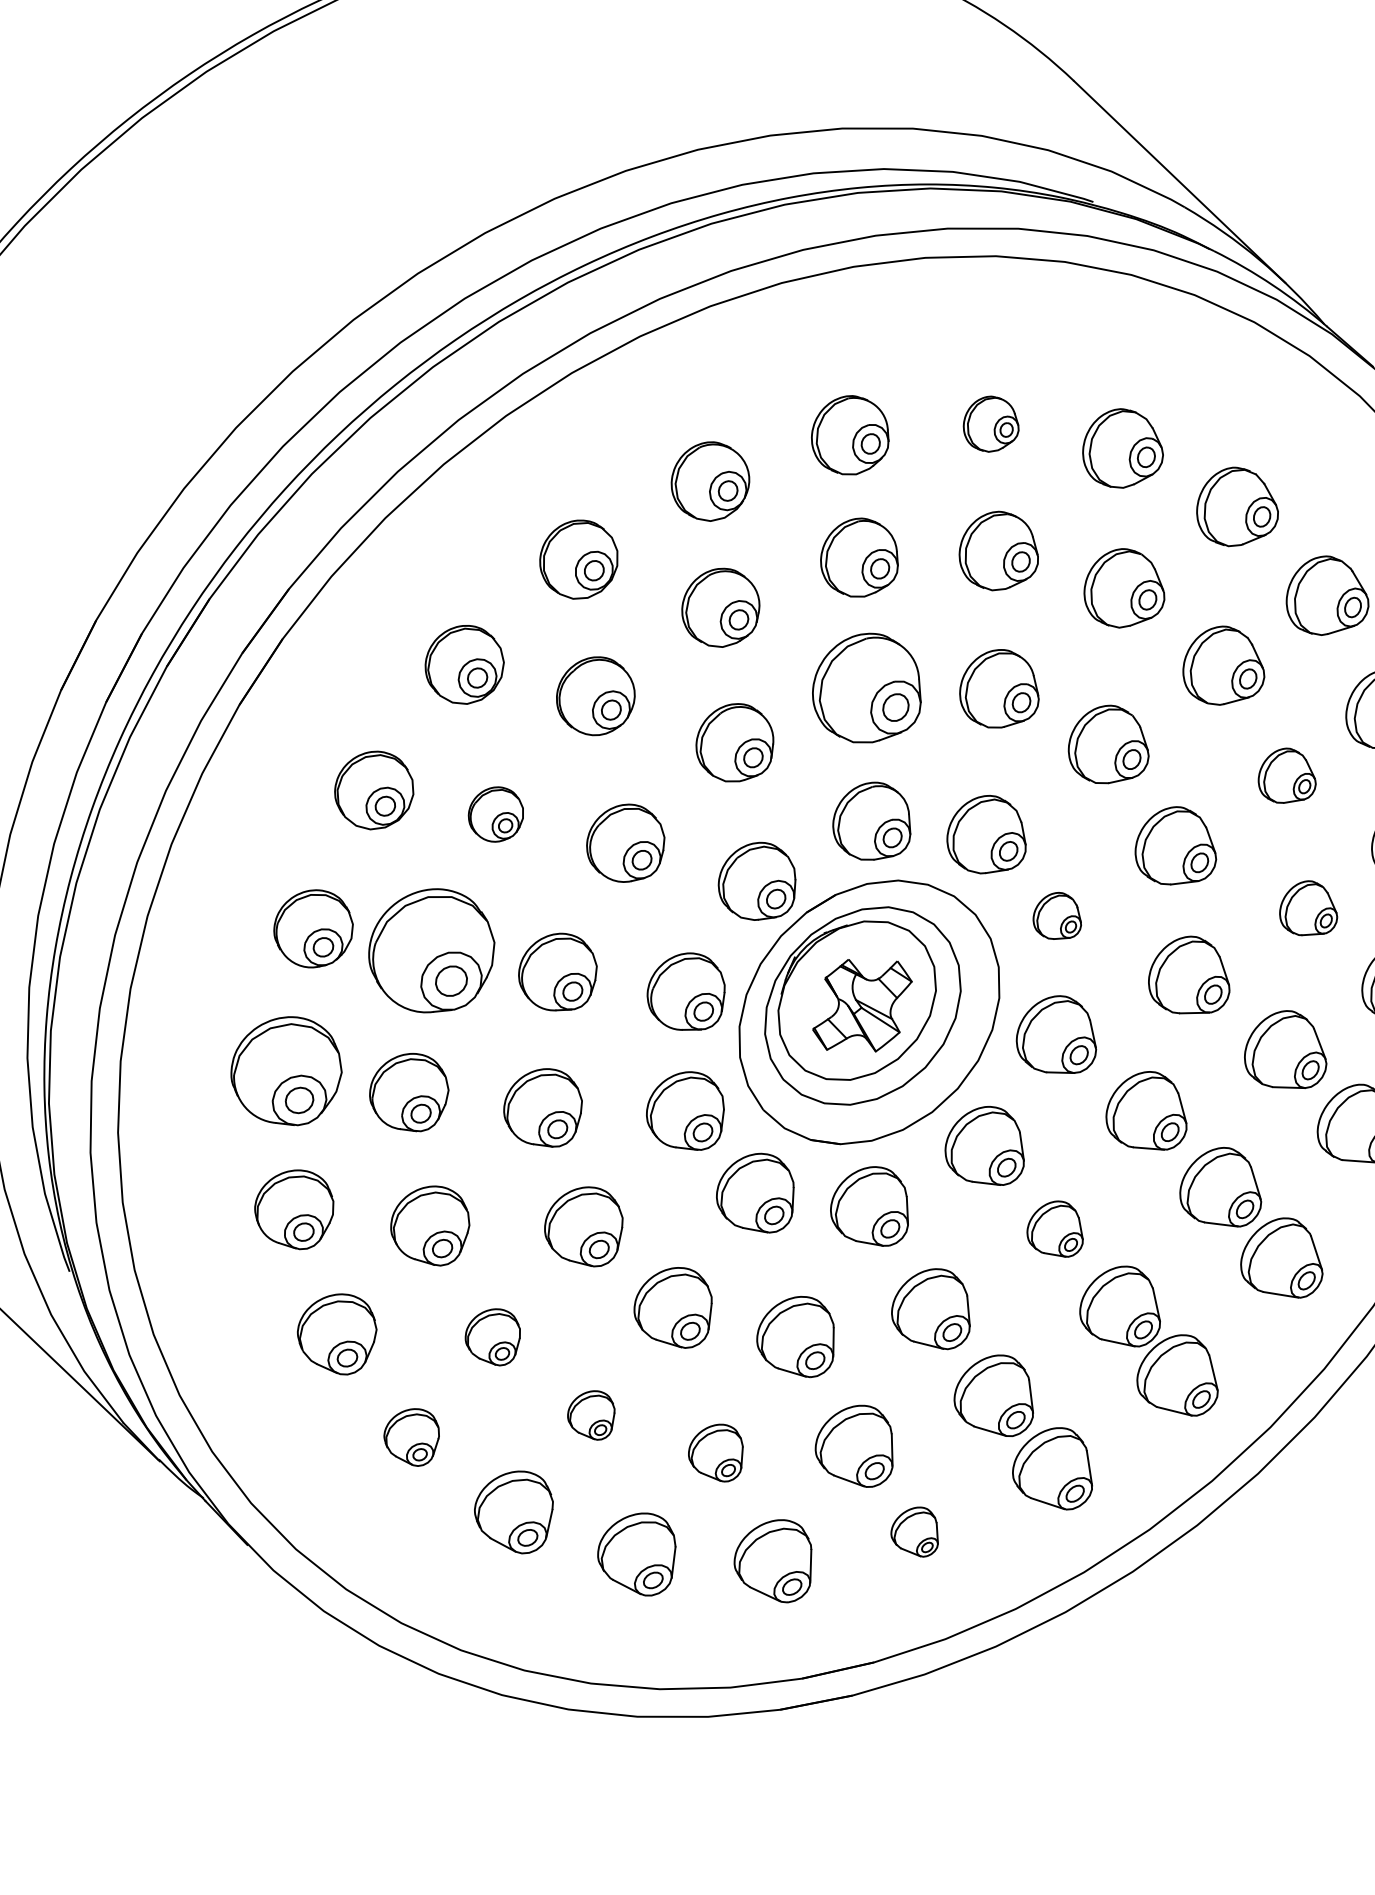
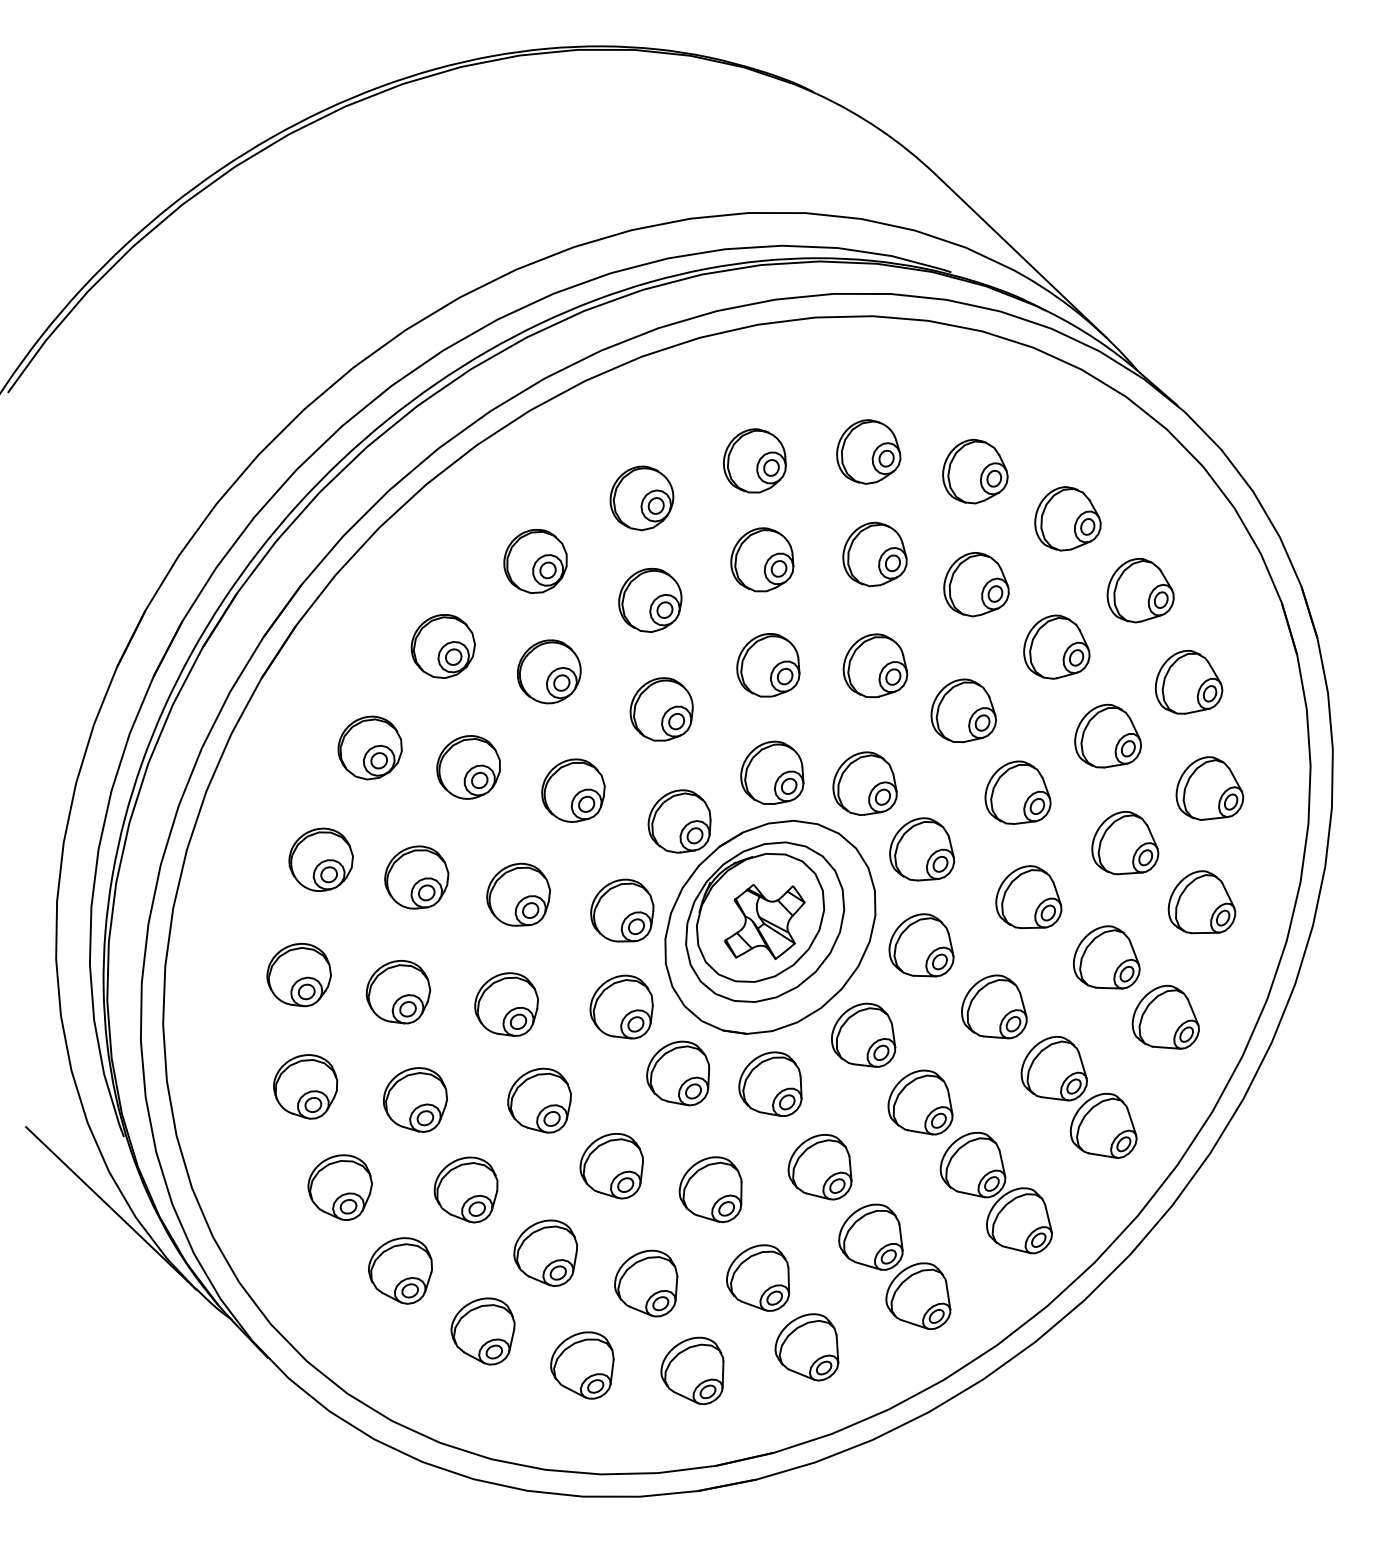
part: (990, 423) -> (868, 451), size x1.43
part: (867, 688) -> (768, 665), size x0.71
part: (1286, 774) -> (1107, 735), size x1.43
part: (495, 814) -> (468, 767), size x1.43
part: (1308, 908) -> (1125, 843), size x1.43
part: (1057, 916) -> (922, 849), size x1.67
part: (431, 950) -> (416, 877), size x0.62
part: (285, 1071) -> (298, 975), size x0.71
part: (1055, 1229) -> (920, 1102), size x1.43
part: (492, 1336) -> (465, 1189), size x1.43
part: (591, 1414) -> (545, 1252), size x1.67
part: (411, 1436) -> (400, 1270), size x1.43
part: (716, 1453) -> (646, 1283), size x1.43
part: (914, 1532) -> (806, 1347), size x1.67

